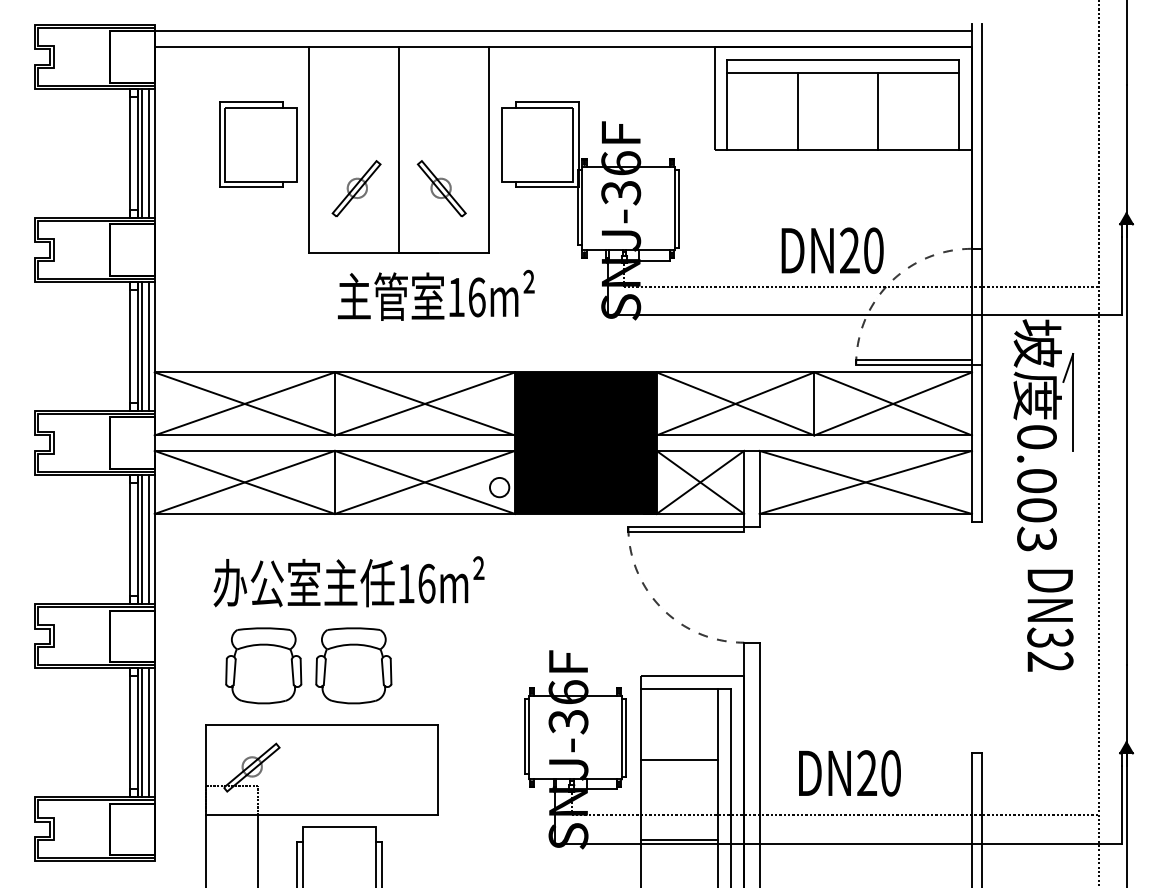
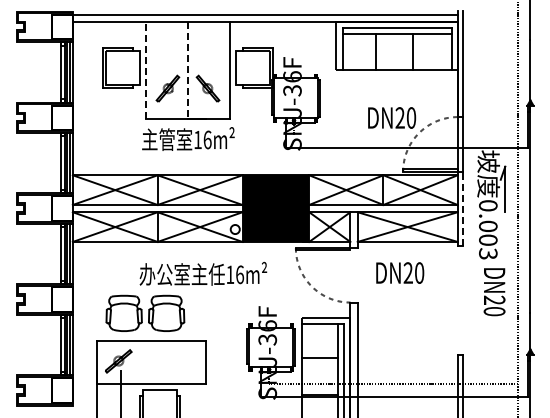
line: (308, 147) -> (145, 69), solid -> dashed
line: (400, 149) -> (188, 70), solid -> dashed
line: (861, 285) -> (405, 134), removed
text: (436, 294) -> (188, 138), moved
line: (982, 442) -> (462, 208), solid -> dashed
text: (349, 580) -> (203, 273), moved
text: (1050, 648) -> (494, 305), DN32 -> DN20
text: (850, 772) -> (400, 272), moved

